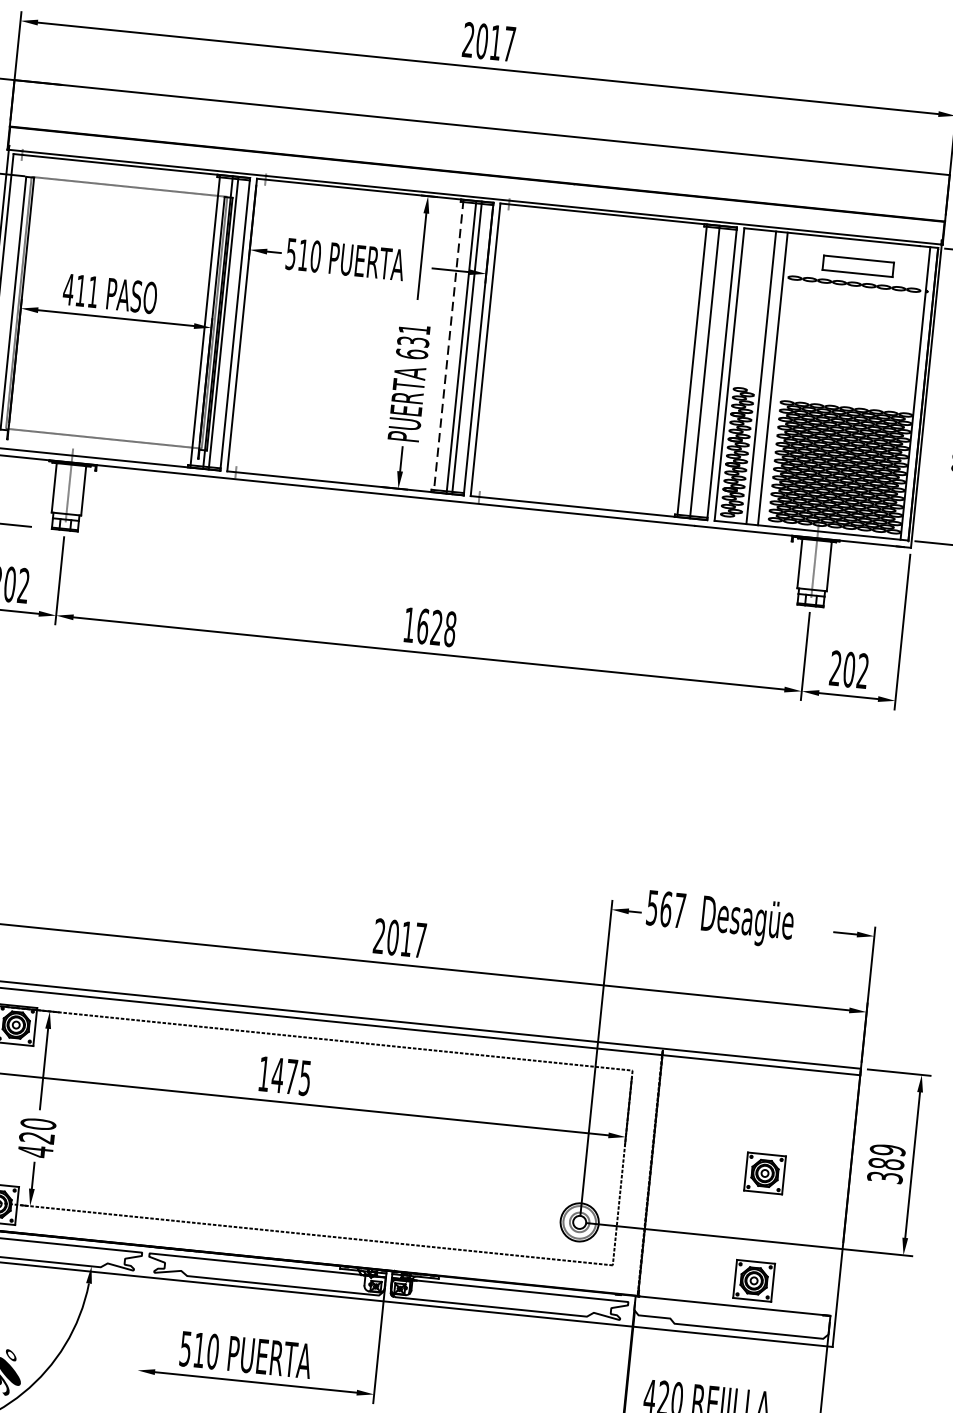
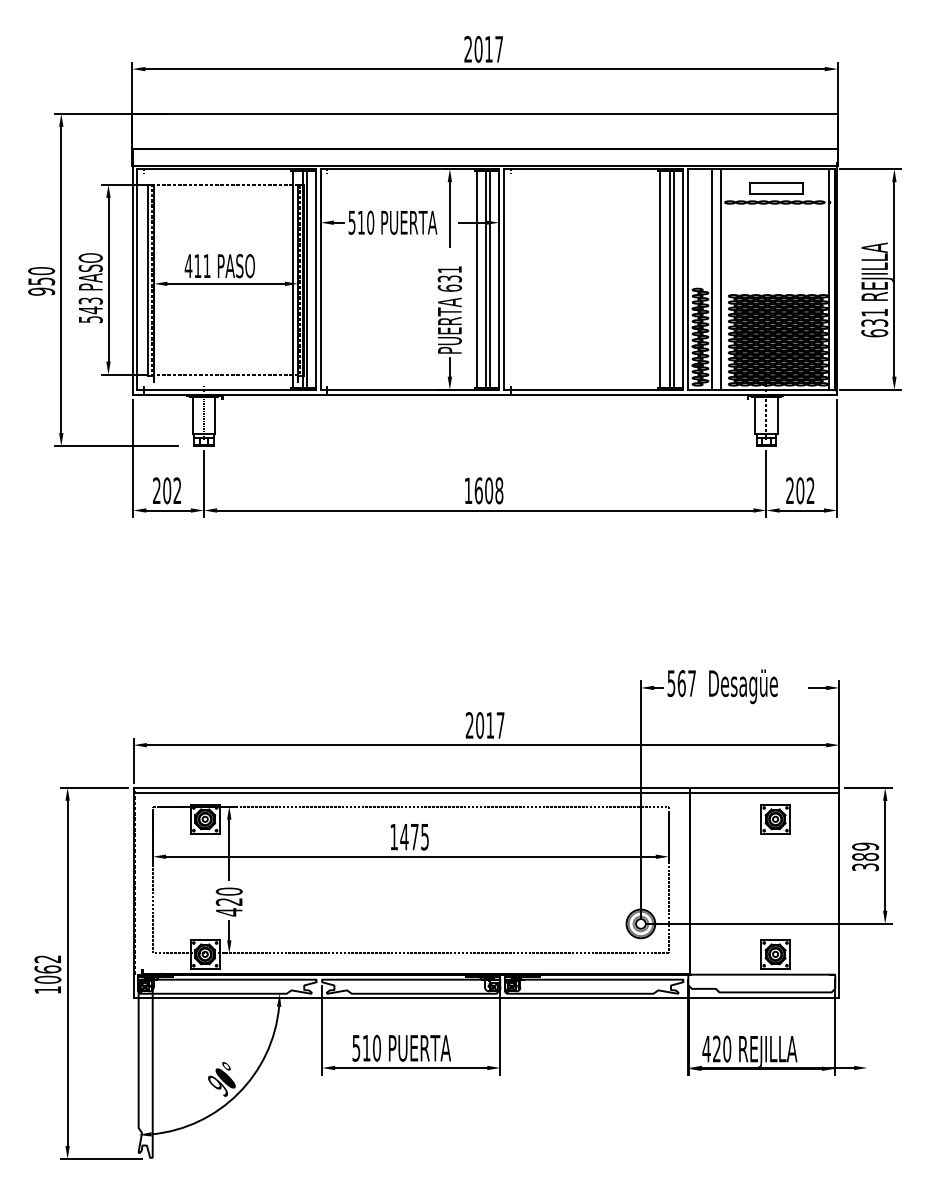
line: (448, 346) -> (476, 279), dashed -> solid
line: (710, 372) -> (674, 279), added
text: (437, 627) -> (489, 490), 1628 -> 1608
part: (764, 1173) -> (775, 819), moved
line: (143, 1319) -> (322, 1029), added

